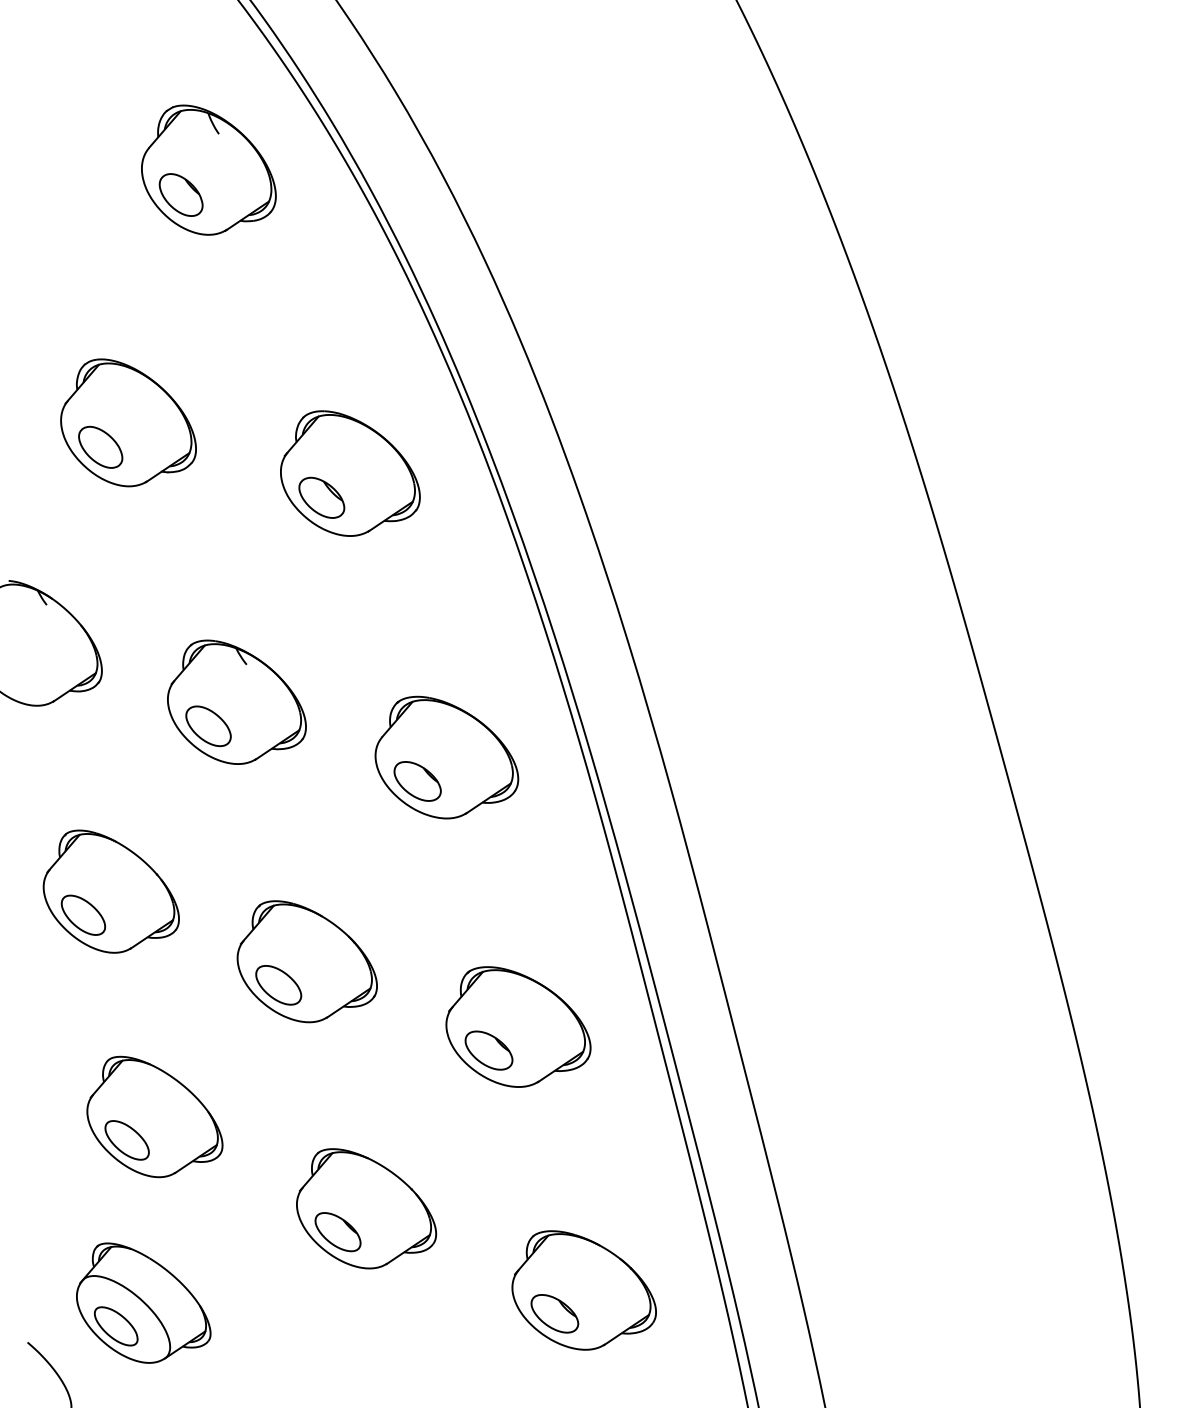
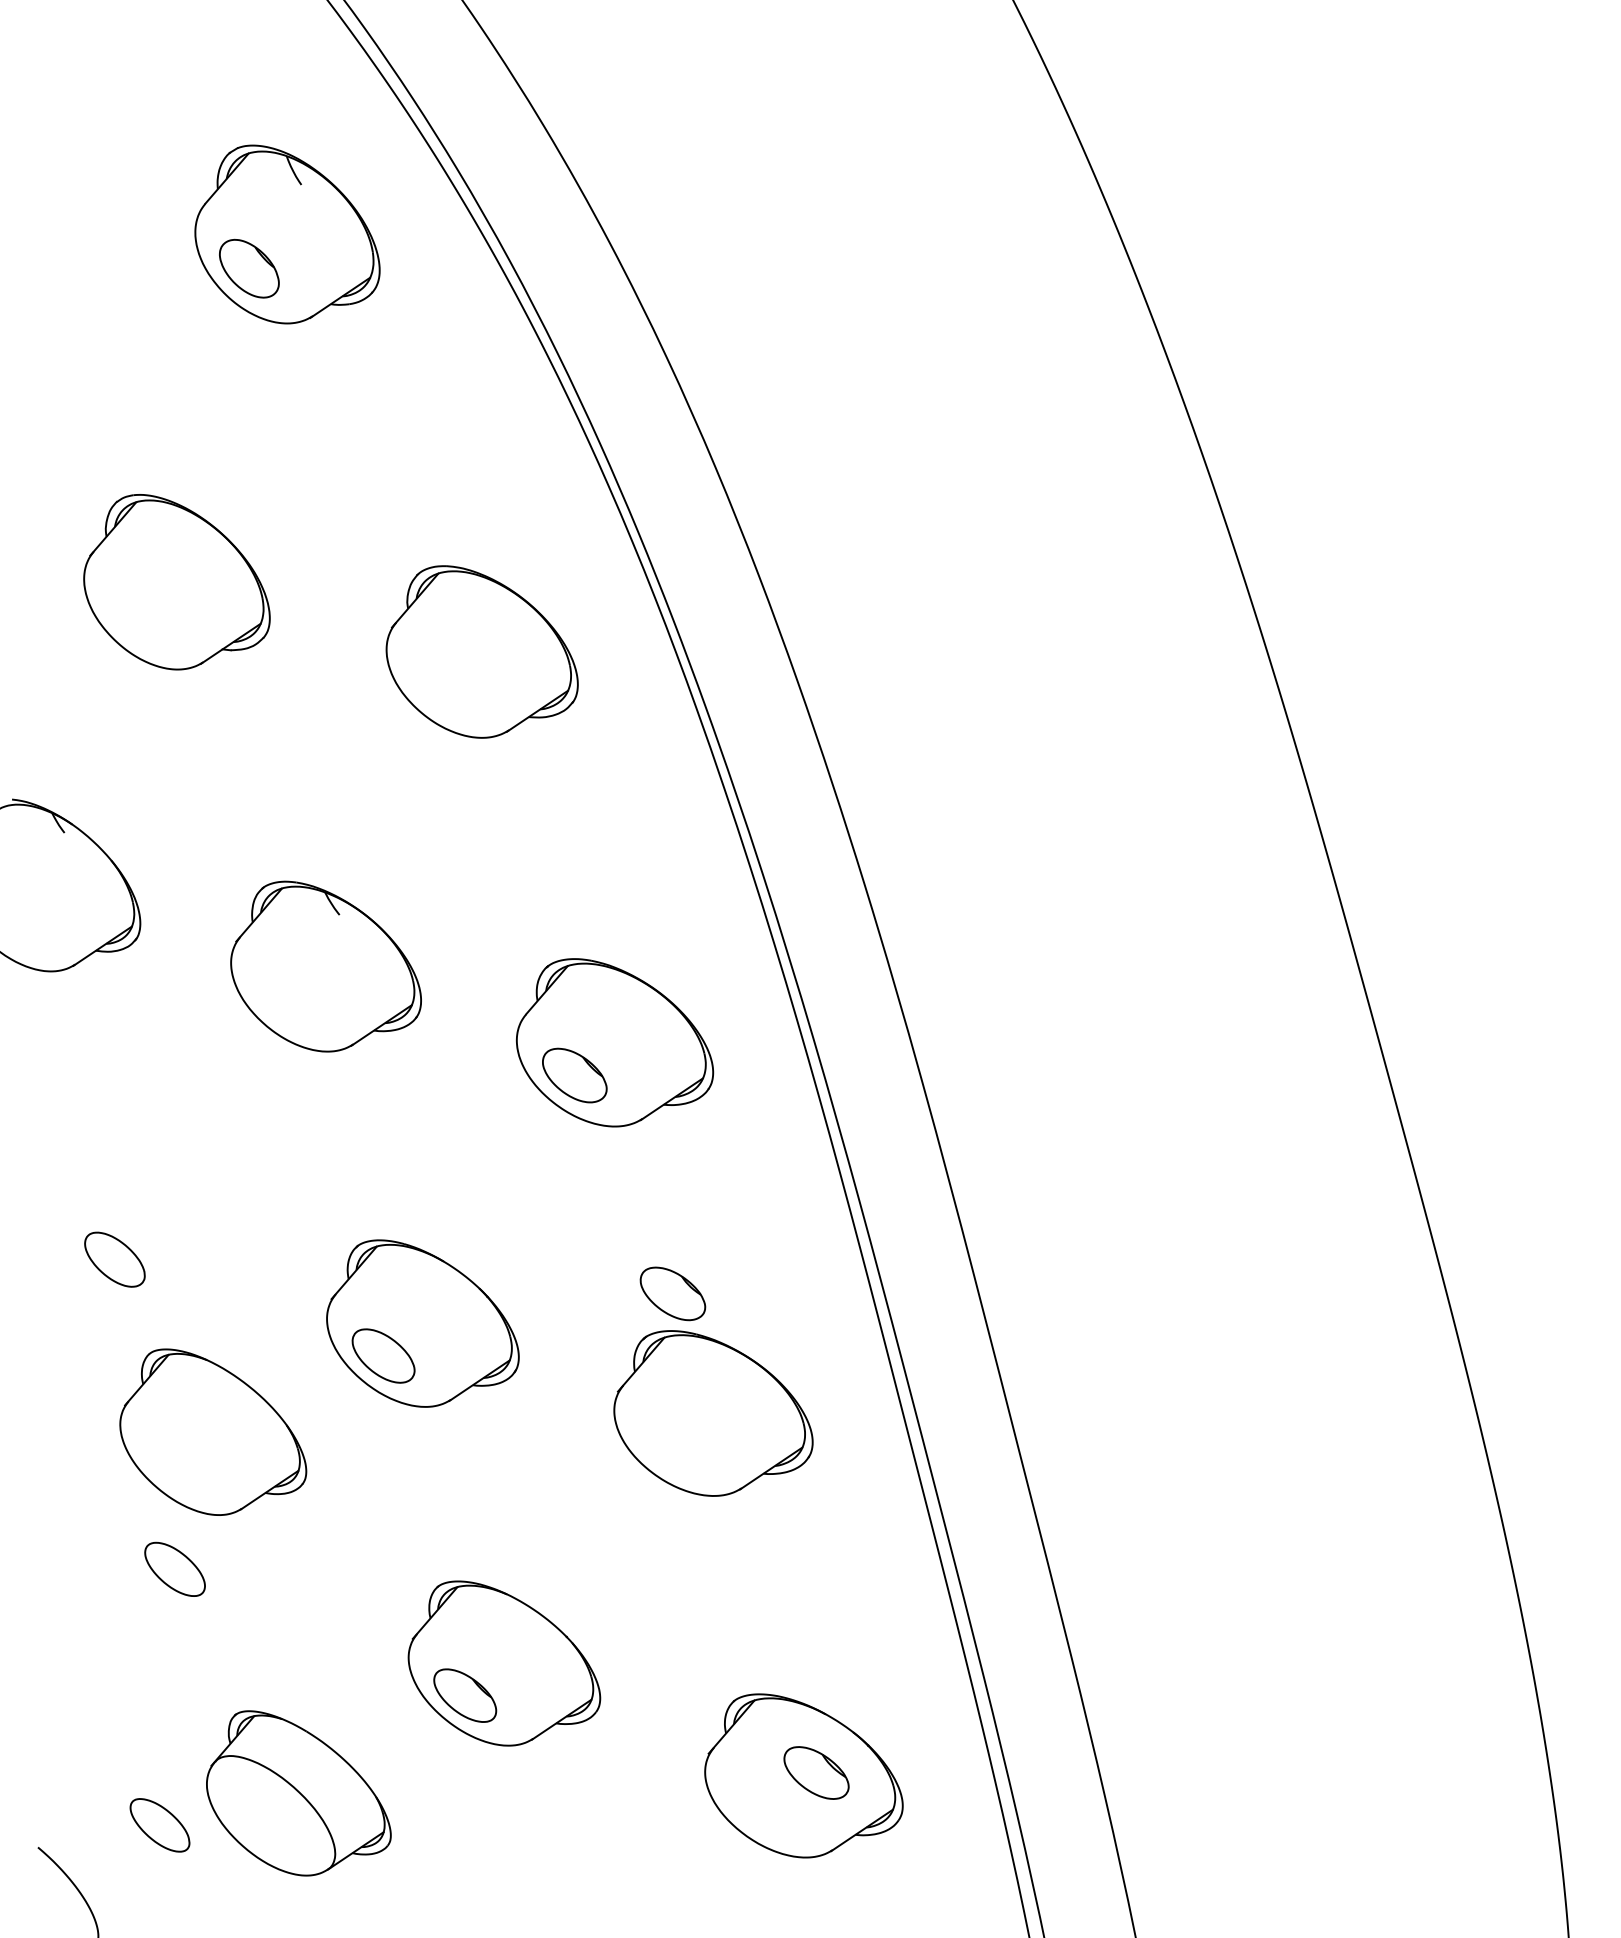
part: (100, 447) -> (138, 615), removed
part: (321, 497) -> (442, 684), removed
part: (208, 726) -> (286, 999), removed
part: (111, 891) -> (153, 1227), removed
part: (488, 1050) -> (672, 1293), moved
part: (155, 1116) -> (213, 1431), moved
part: (143, 1303) -> (298, 1793), moved
part: (554, 1313) -> (816, 1772), moved

